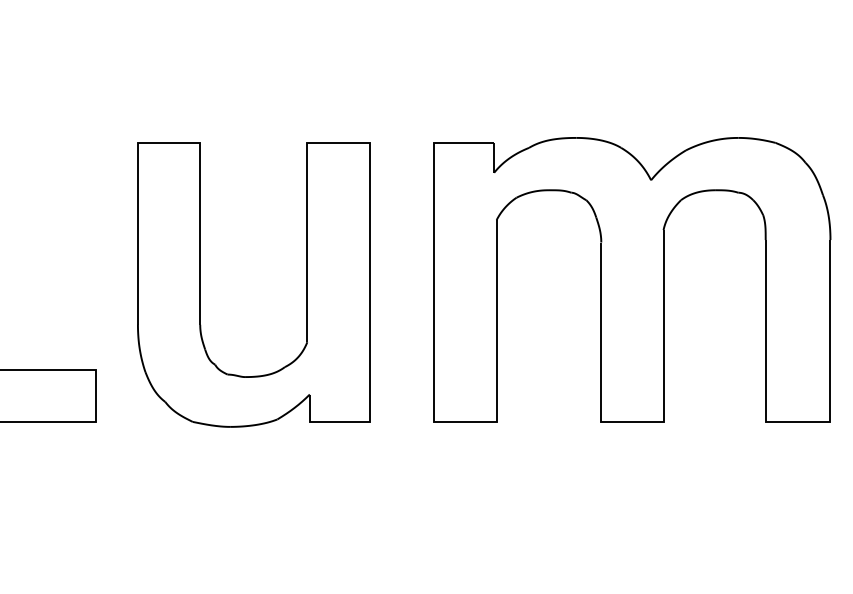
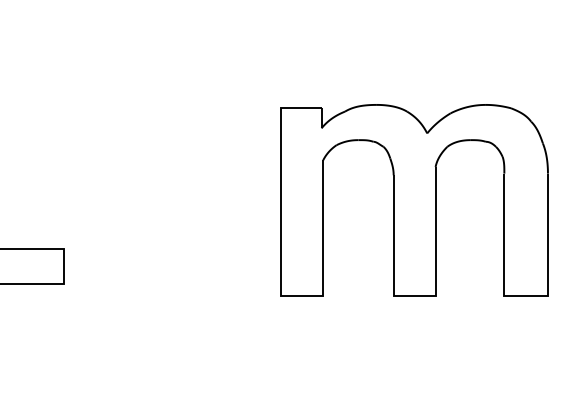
part: (632, 279) -> (414, 200), moved
part: (201, 284) -> (135, 191), removed

